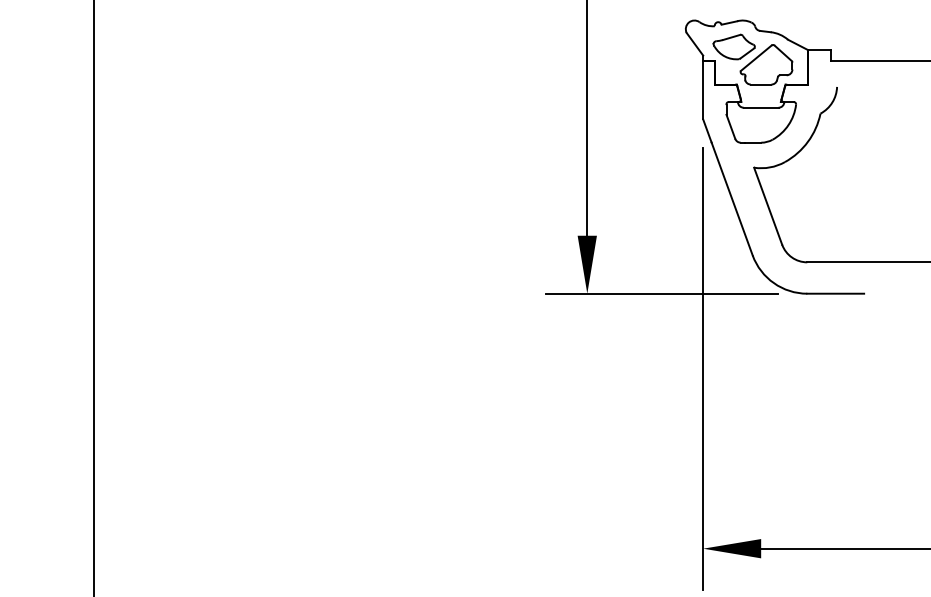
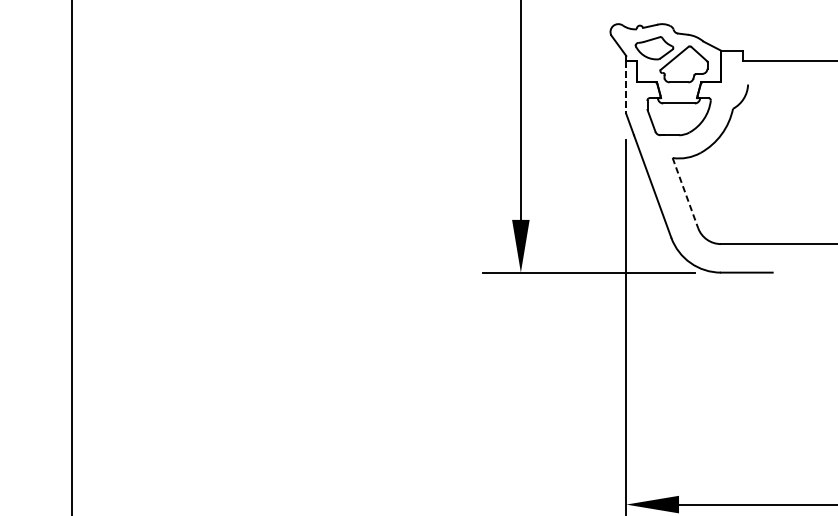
line: (703, 90) -> (626, 87), solid -> dashed
line: (768, 206) -> (685, 193), solid -> dashed

